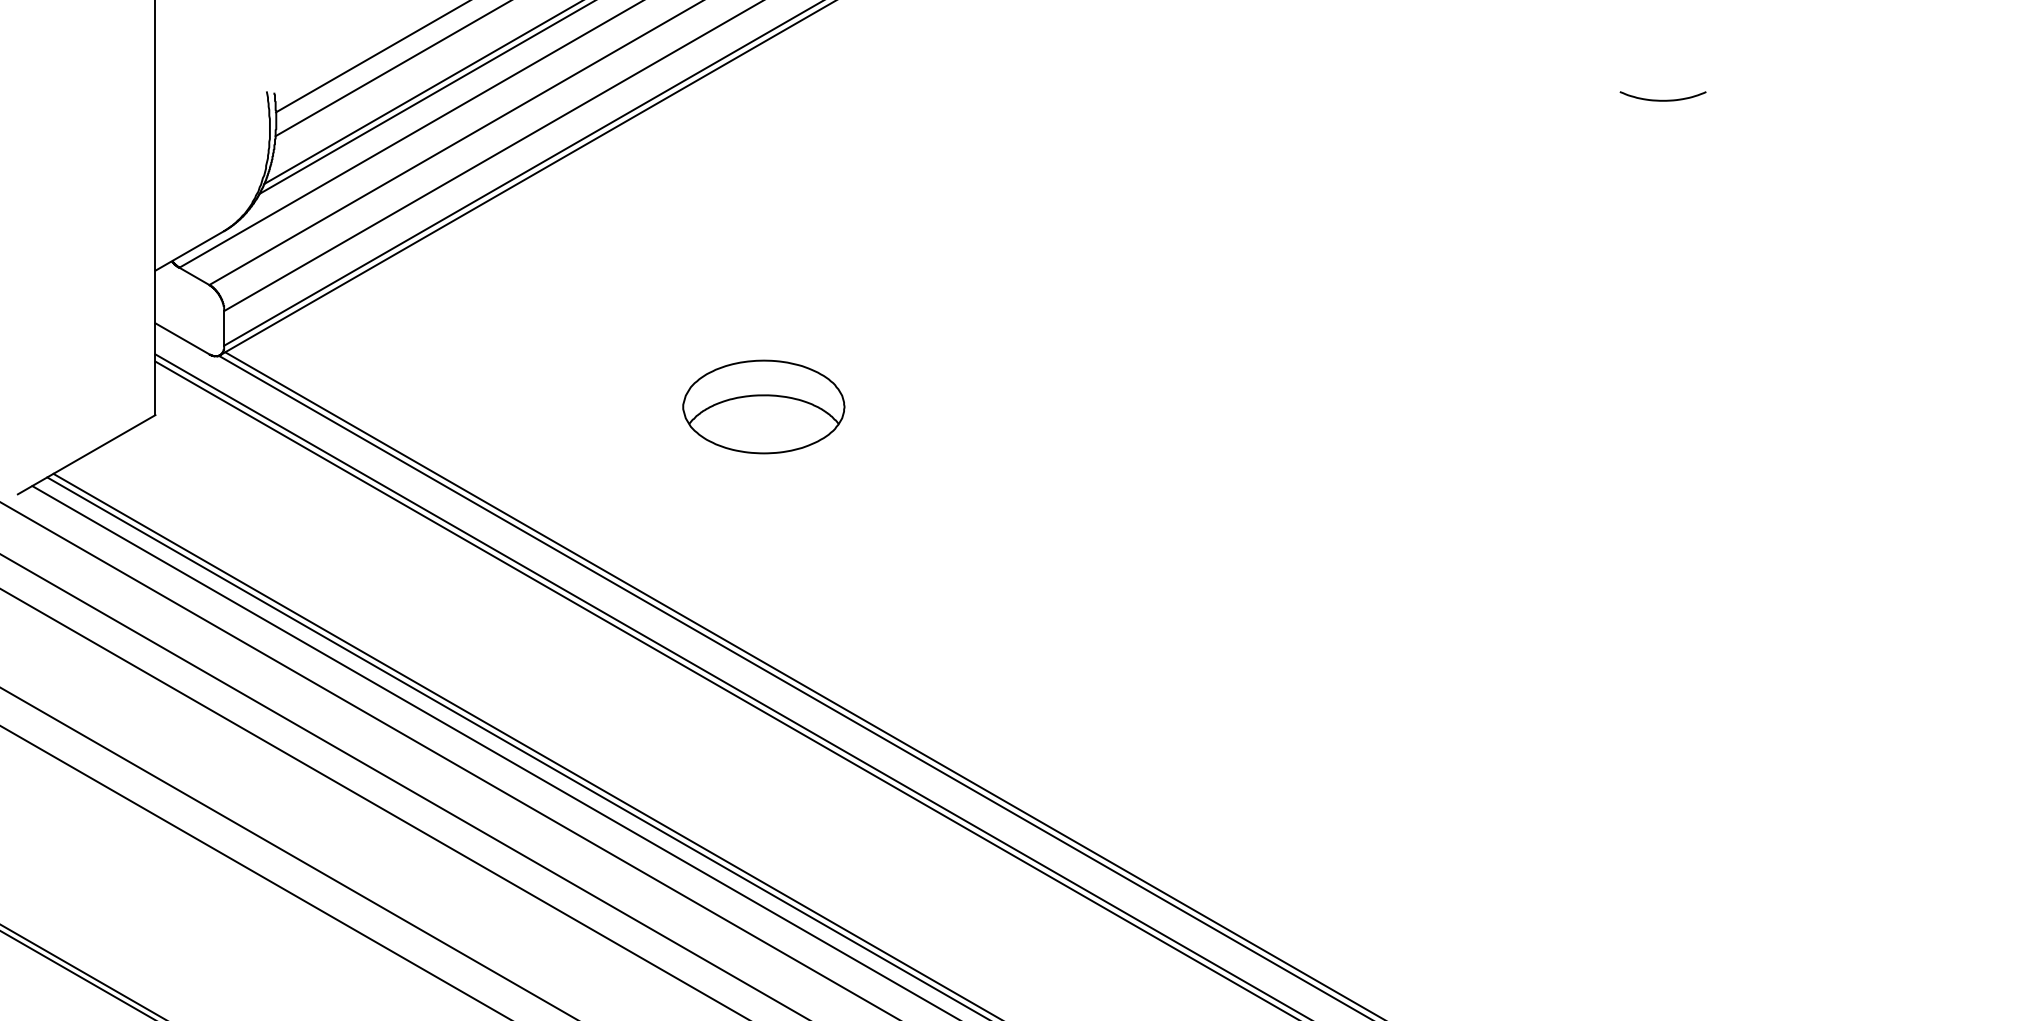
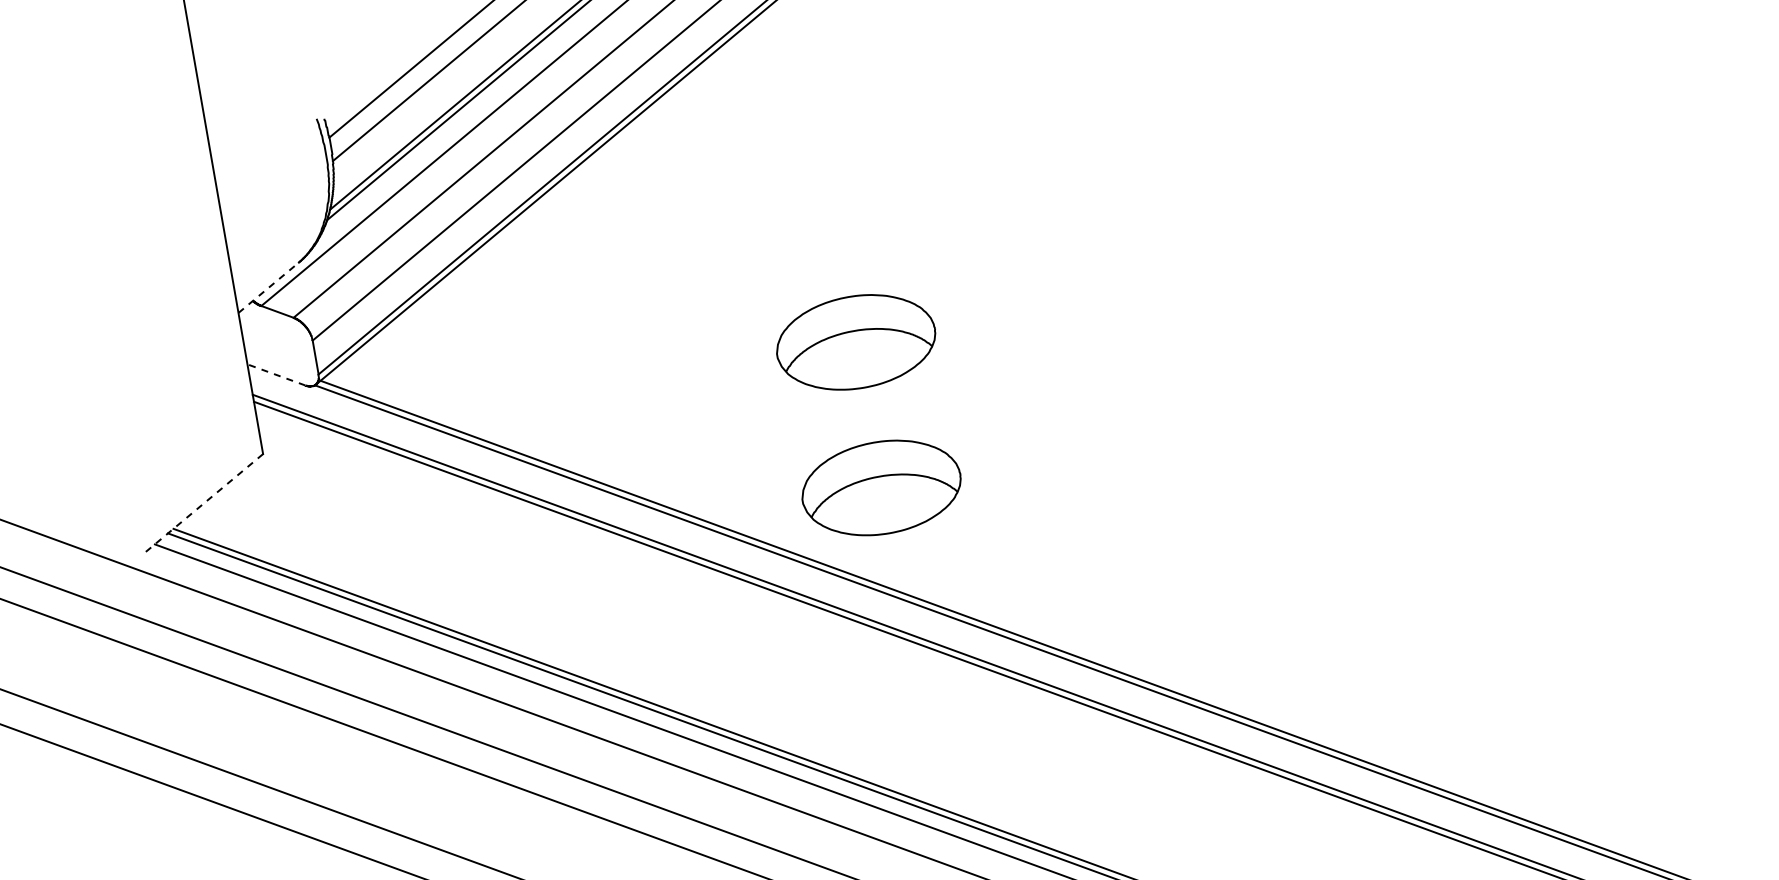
line: (190, 250) -> (269, 287), solid -> dashed
line: (182, 338) -> (276, 374), solid -> dashed
line: (86, 454) -> (202, 504), solid -> dashed
part: (763, 555) -> (881, 487), added

